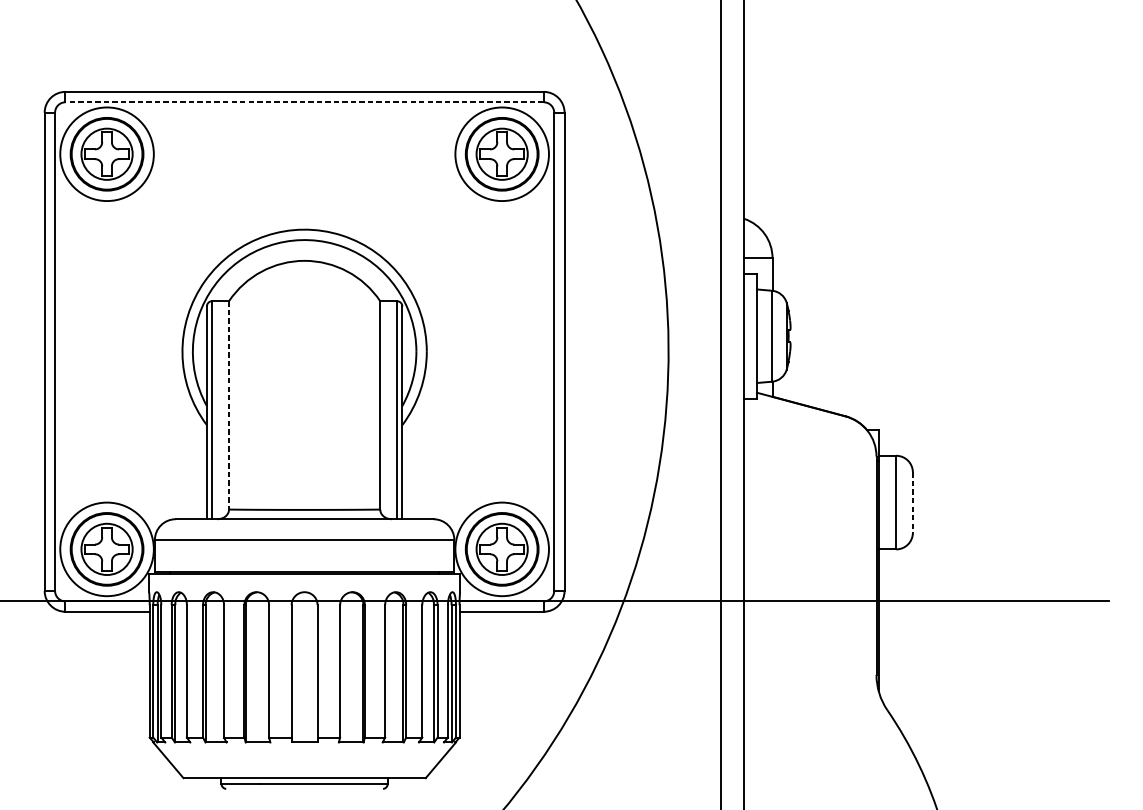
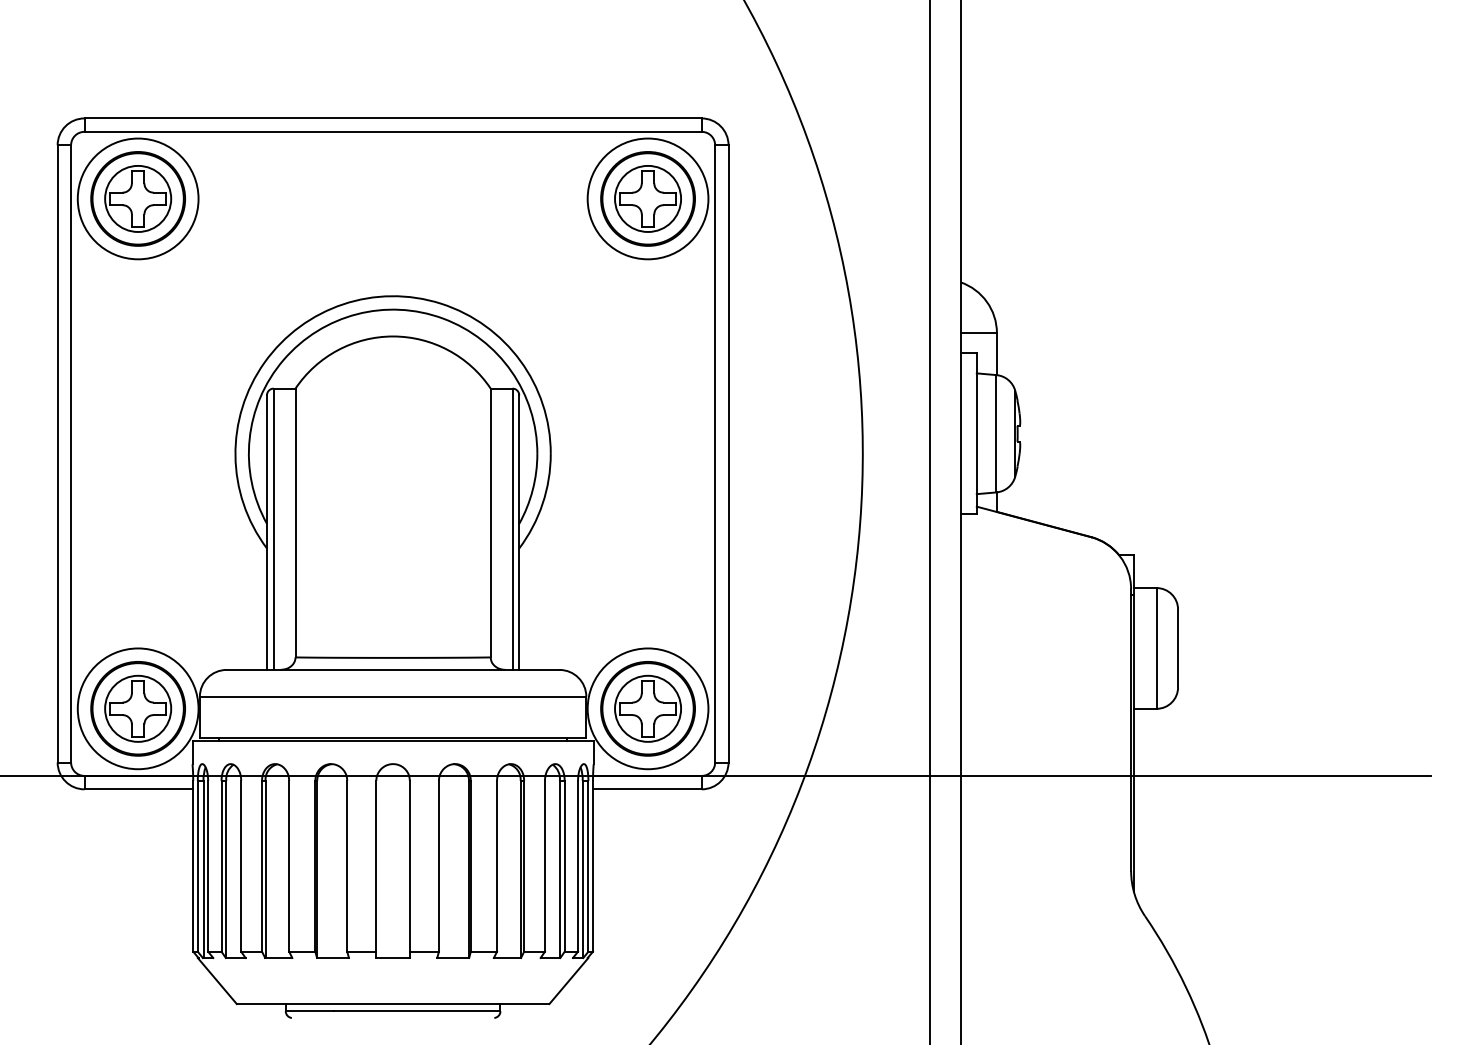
line: (304, 102) -> (393, 131), dashed -> solid
line: (228, 405) -> (295, 523), dashed -> solid
line: (913, 502) -> (1178, 648), dashed -> solid

